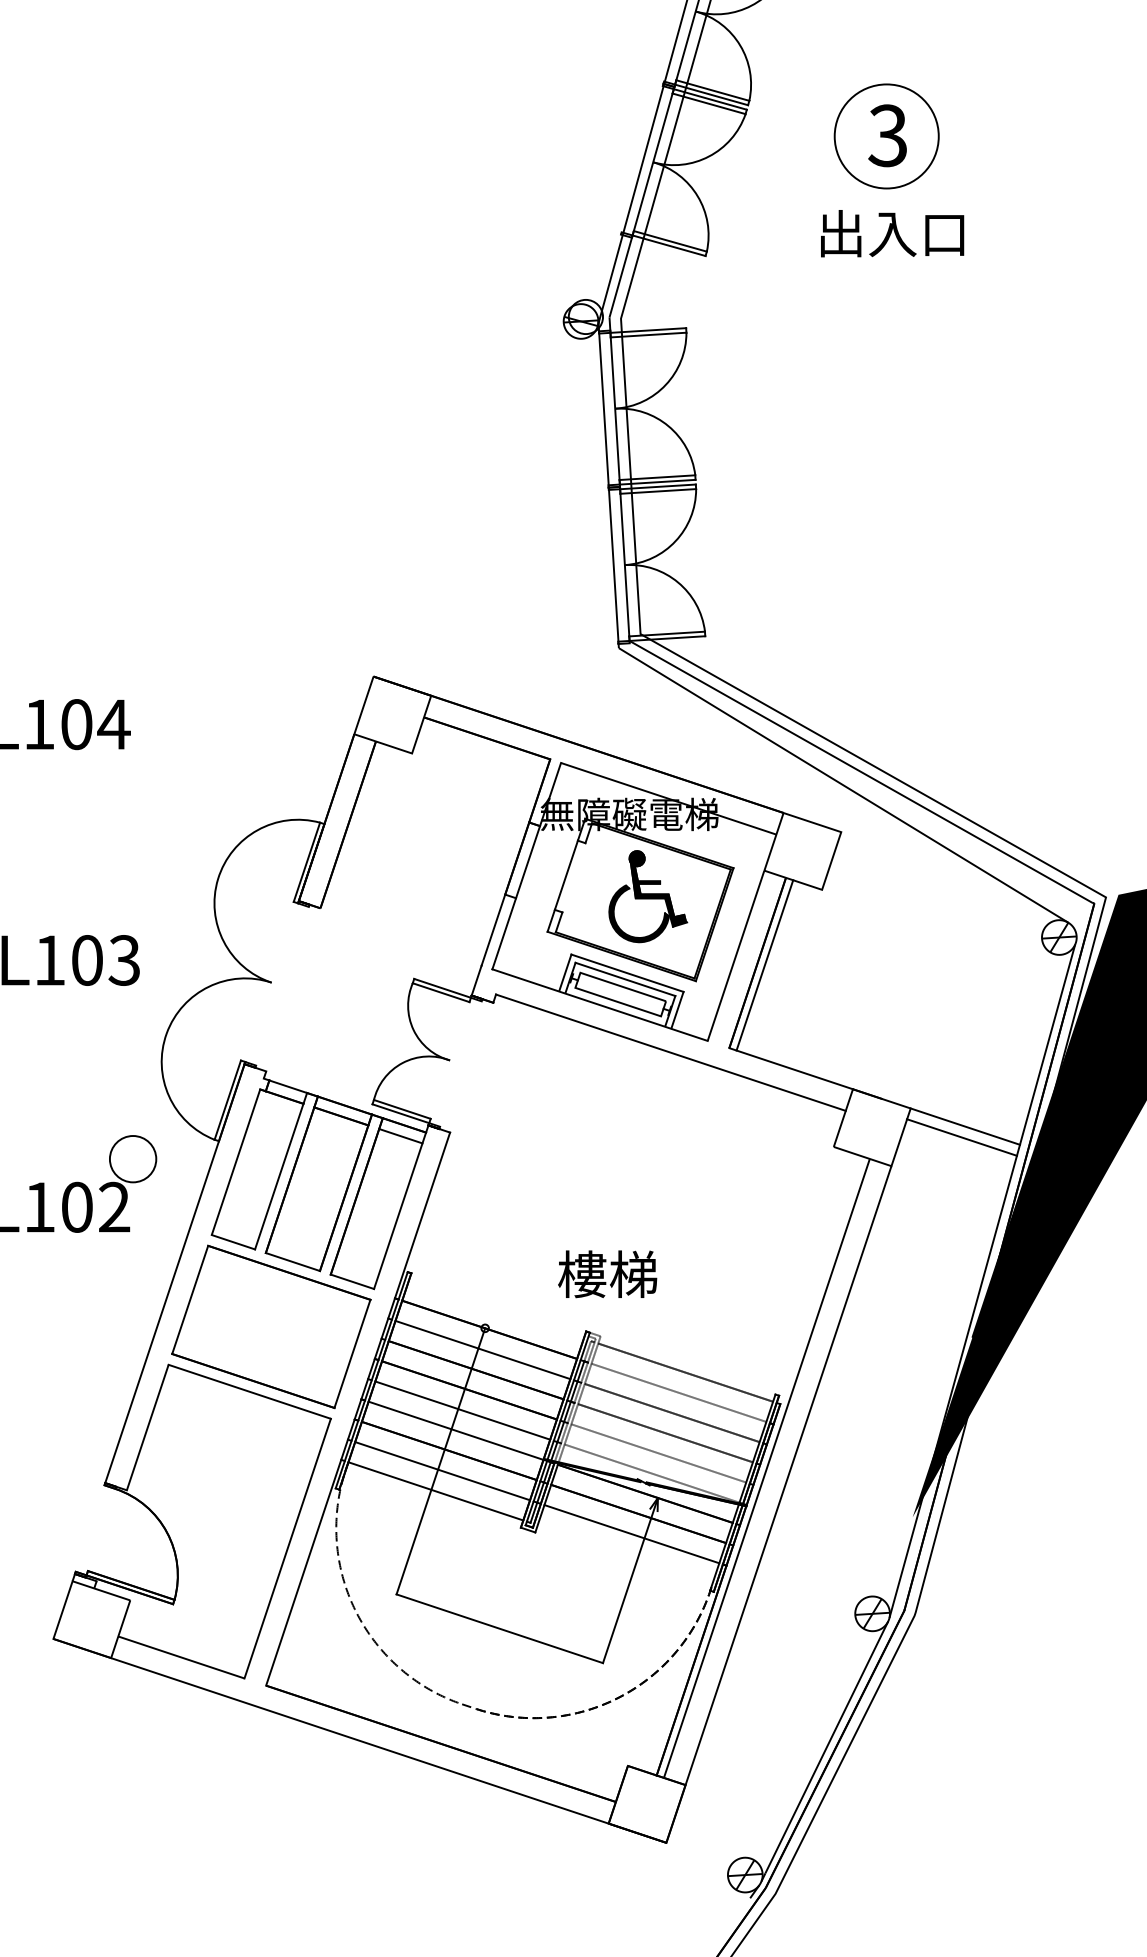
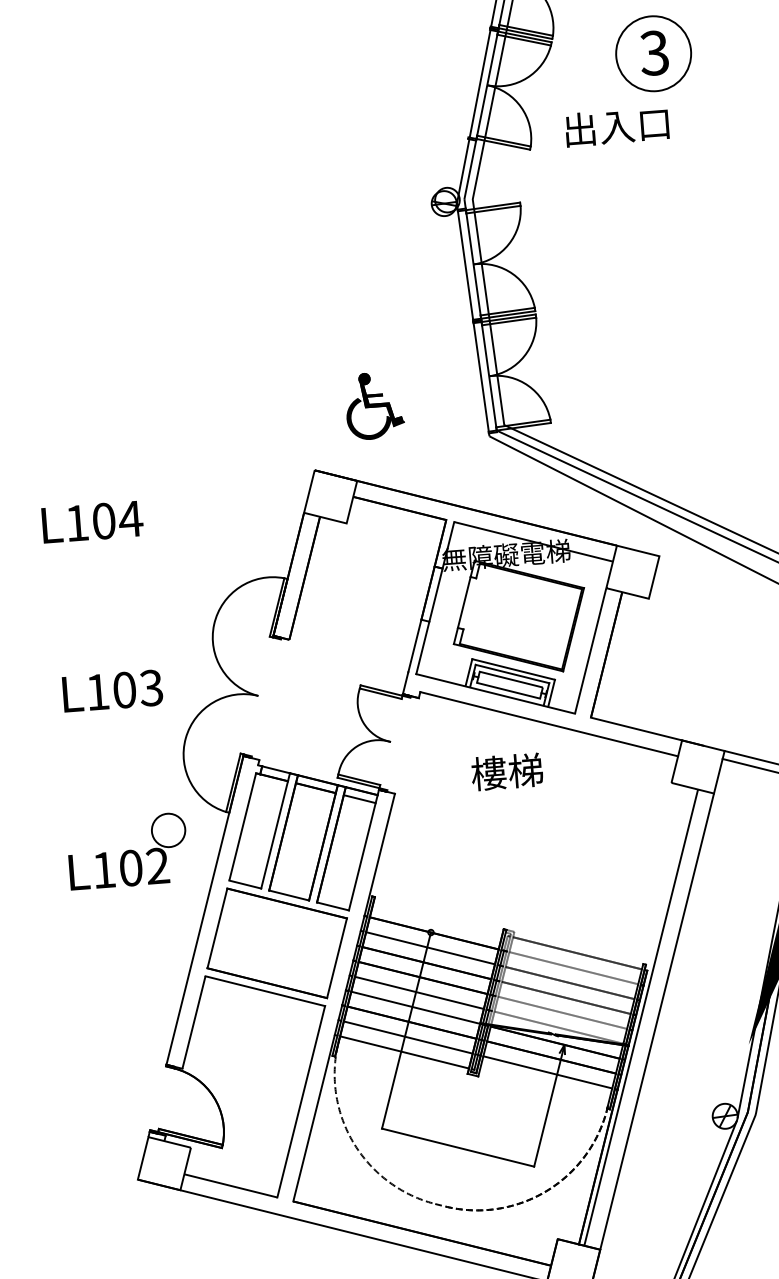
text: (892, 233) -> (617, 126), moved
part: (648, 896) -> (374, 405), moved
line: (764, 965) -> (611, 656), removed
text: (607, 1274) -> (507, 772), moved

